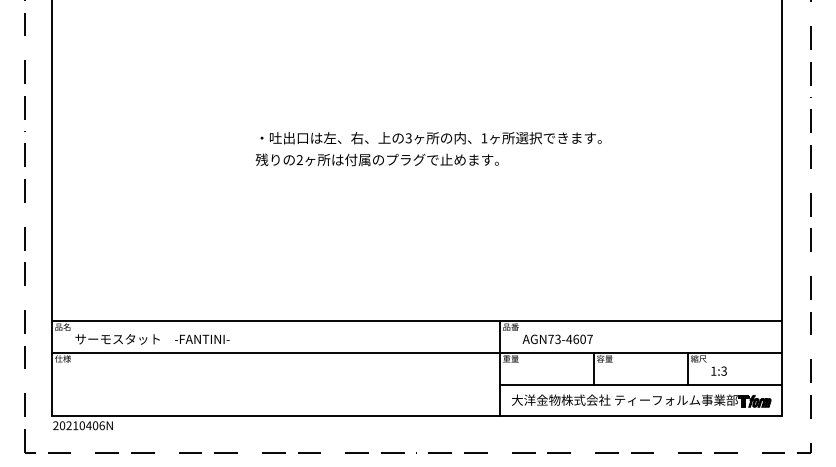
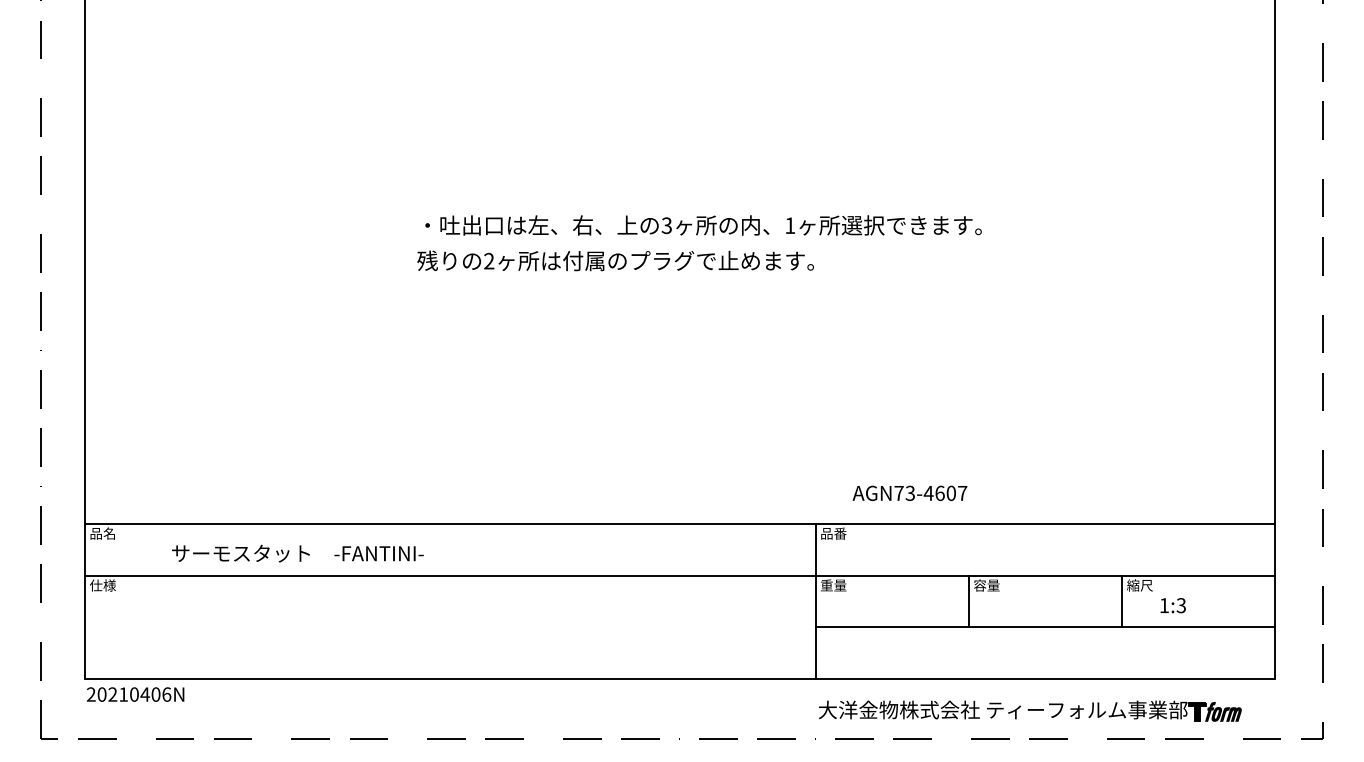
text: (152, 339) -> (297, 553), moved
text: (557, 339) -> (909, 493), moved
part: (641, 400) -> (1030, 710), moved

